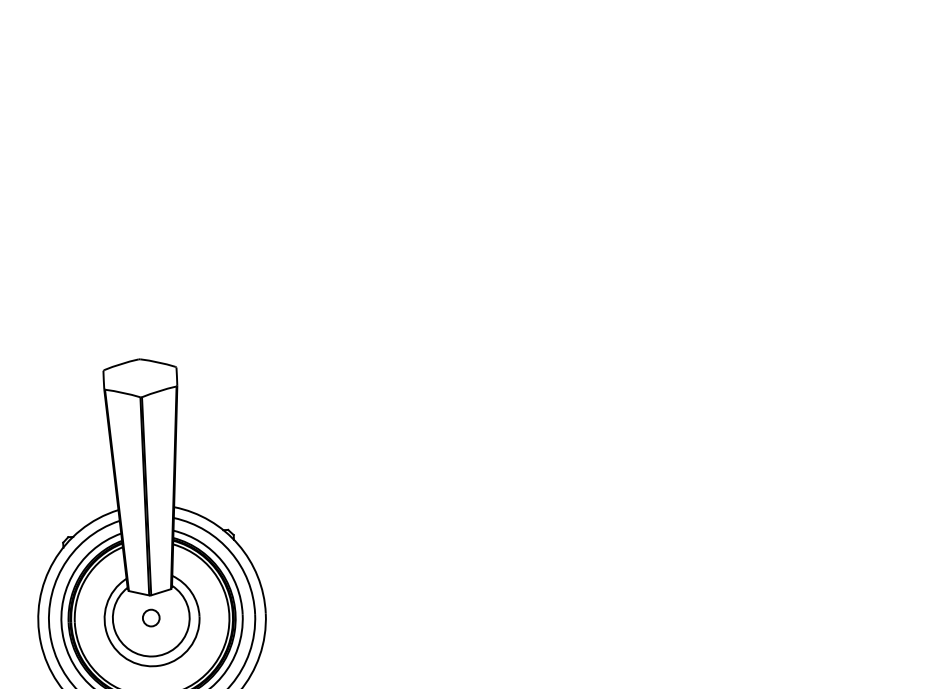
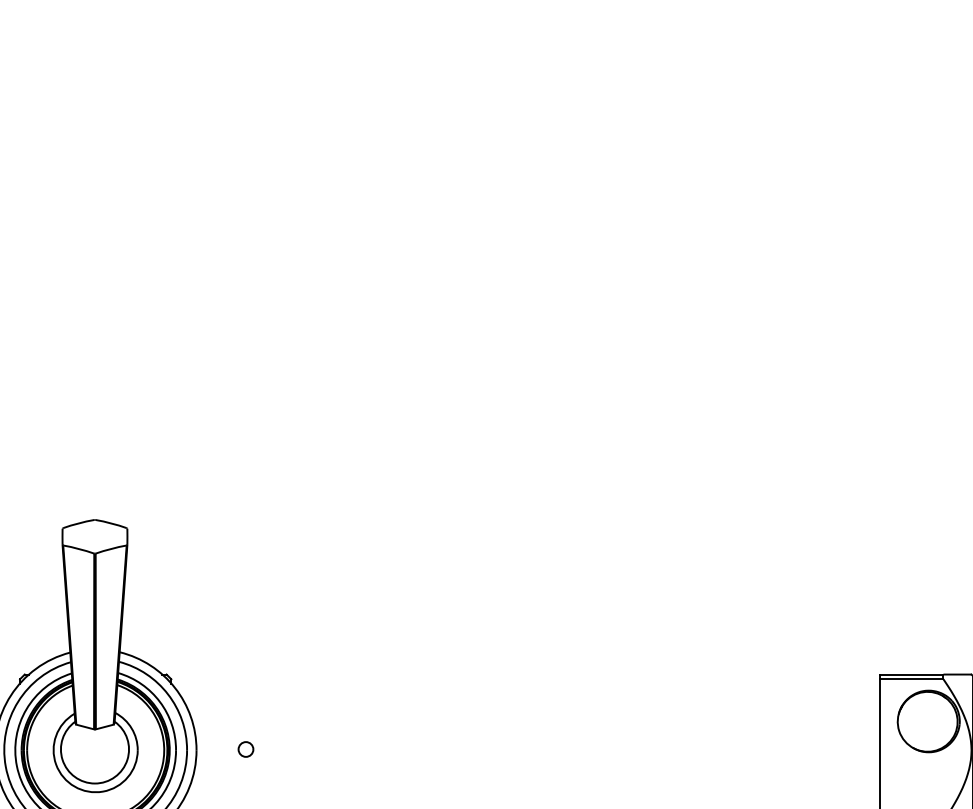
circle: (150, 618) -> (245, 749), moved

